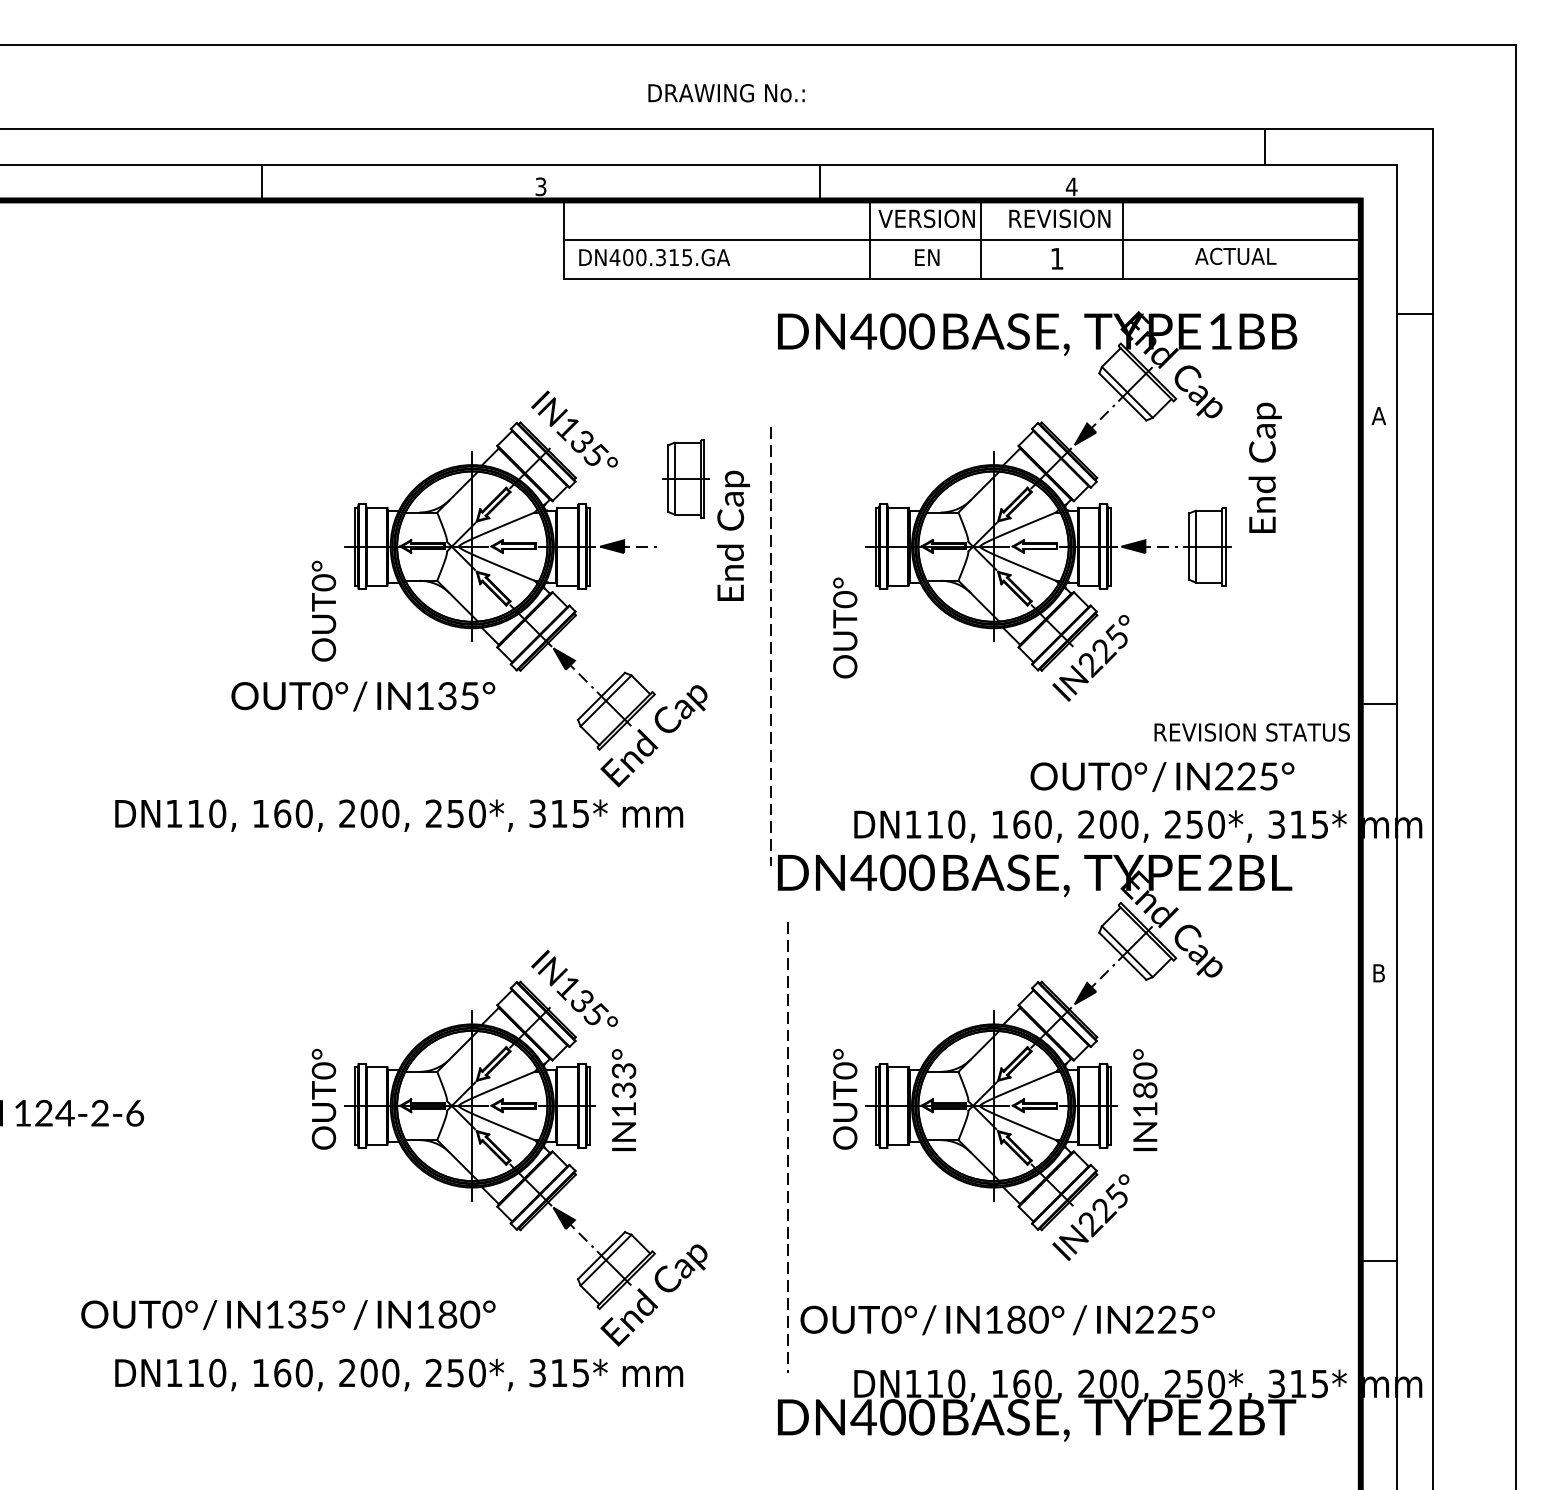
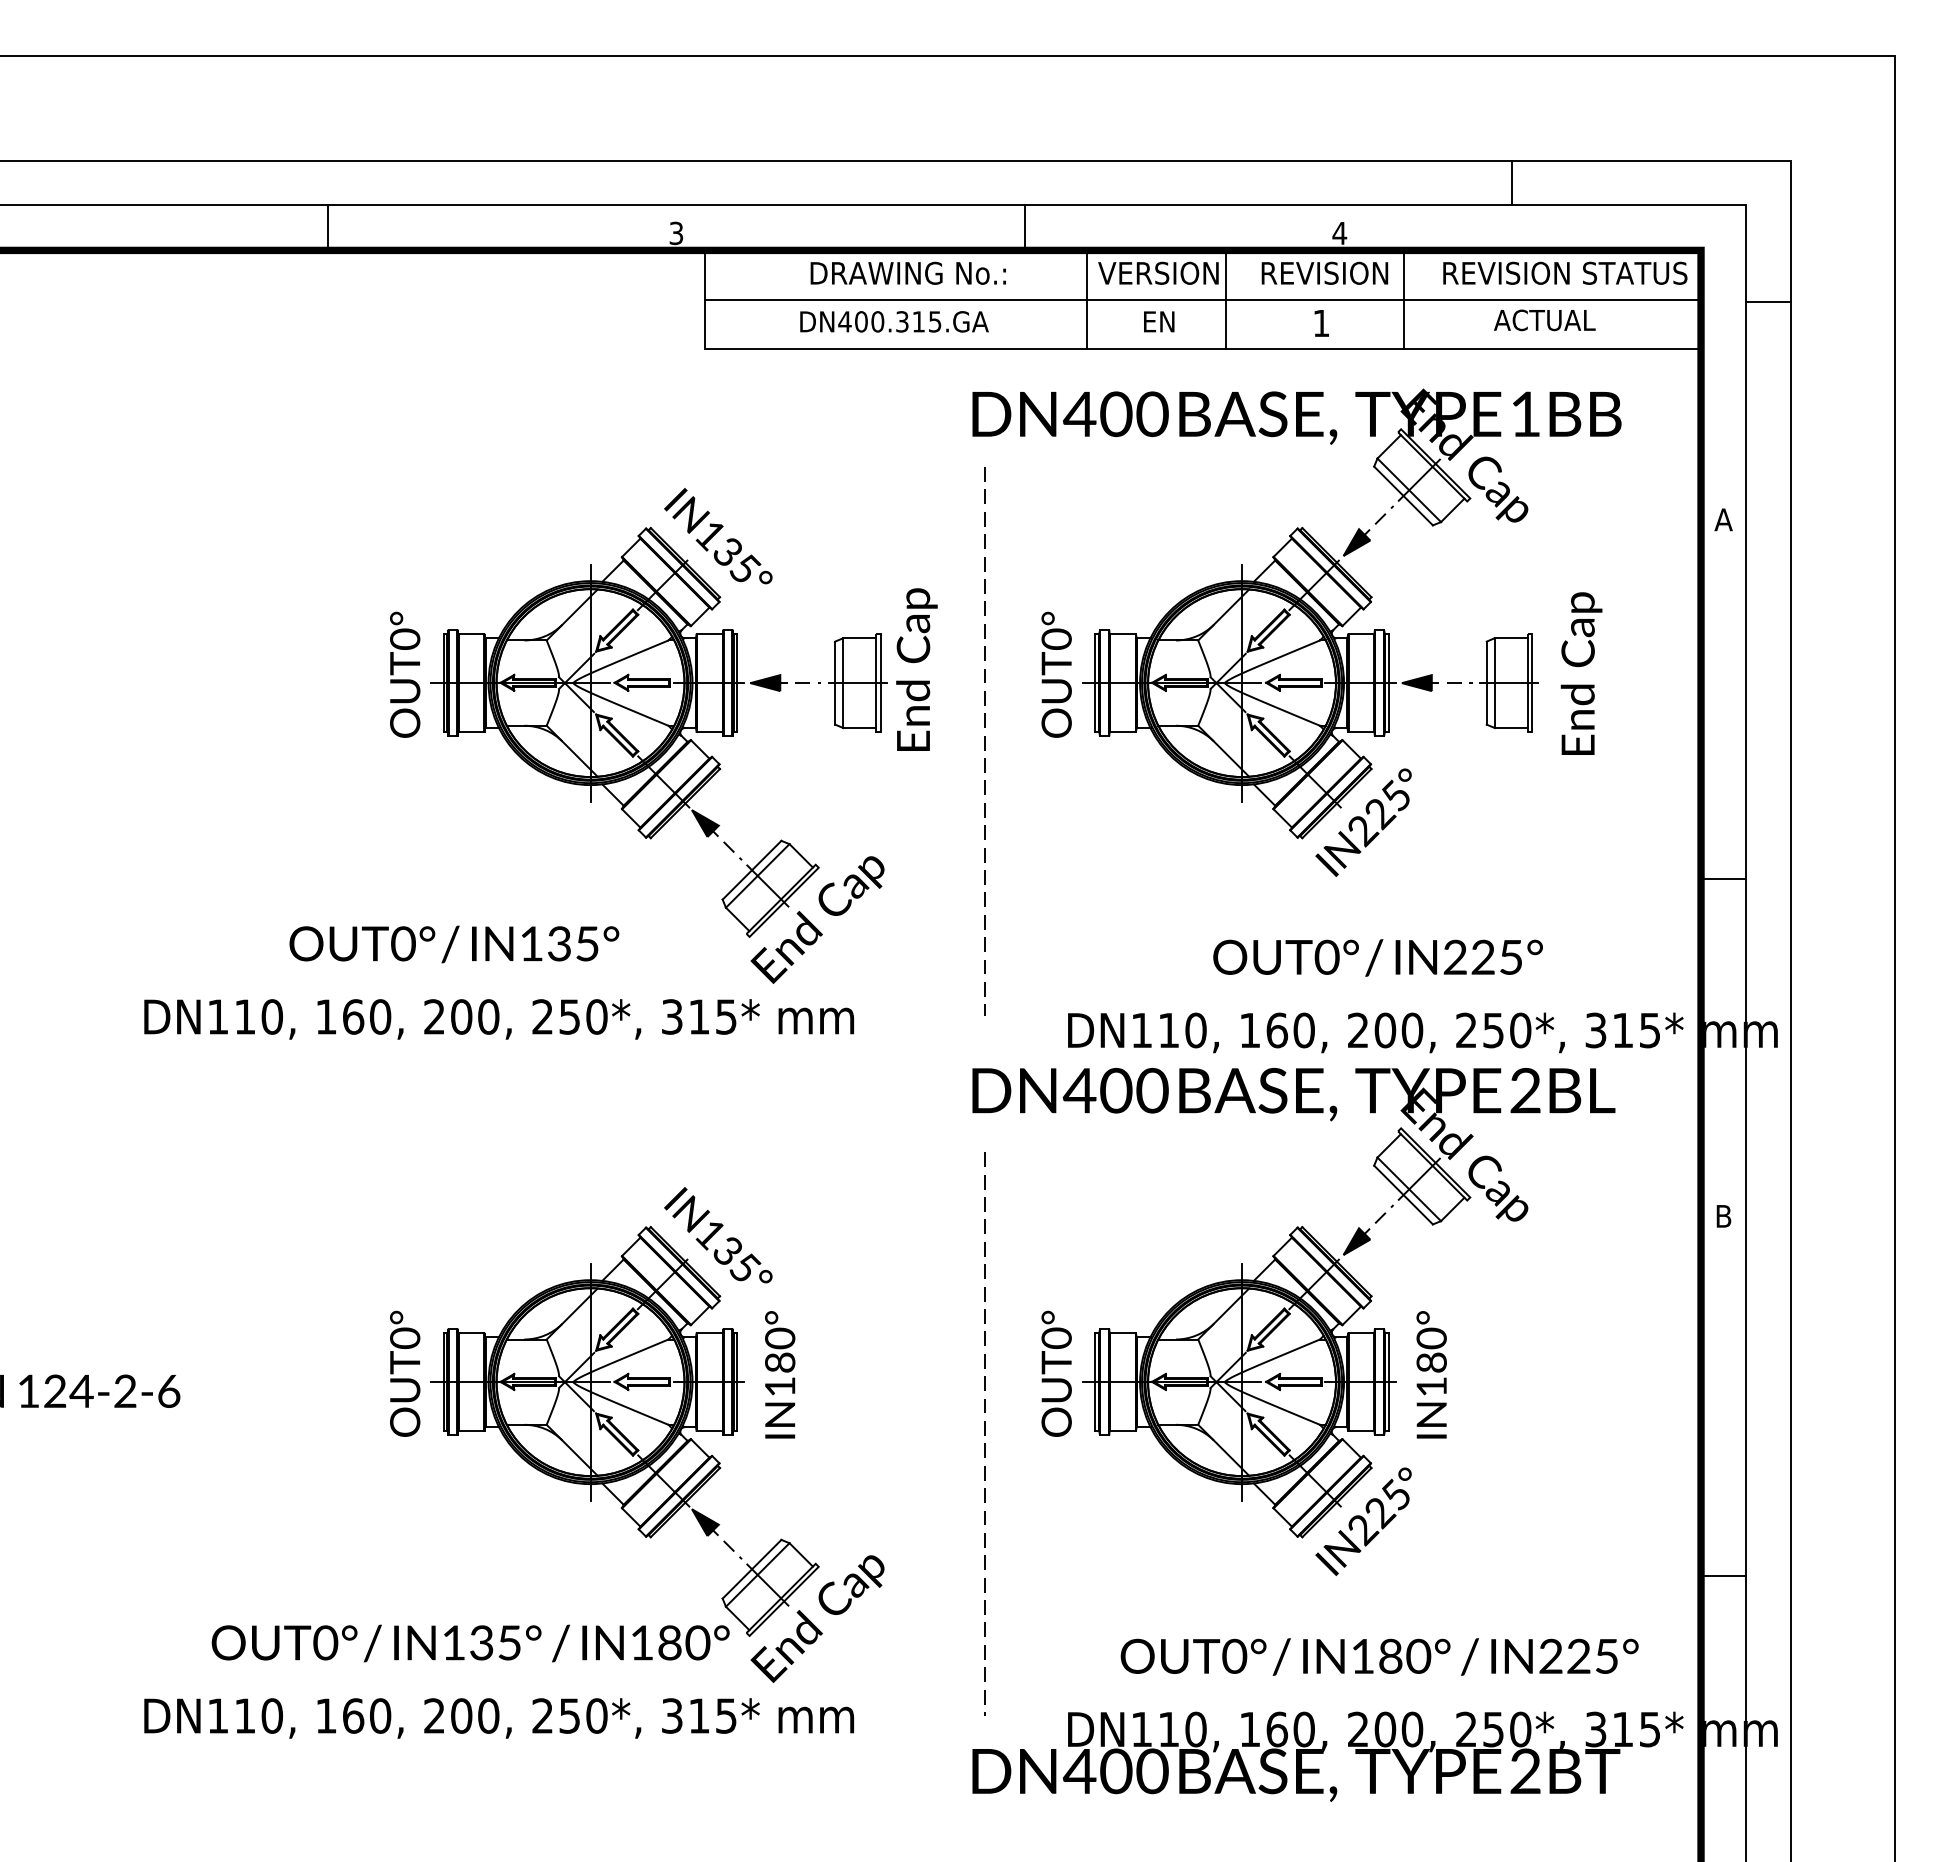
text: (725, 92) -> (907, 272), moved
line: (1265, 146) -> (1512, 182), moved
text: (654, 257) -> (894, 321), moved
line: (1413, 313) -> (1767, 301), moved
text: (1265, 467) -> (1581, 673), moved
part: (685, 478) -> (857, 682), moved
text: (324, 610) -> (405, 674), moved
text: (845, 627) -> (1056, 674), moved
line: (770, 646) -> (984, 741), moved
text: (363, 696) -> (454, 944), moved
text: (1252, 731) -> (1565, 272), moved
text: (1161, 776) -> (1377, 957), moved
text: (624, 1079) -> (780, 1349), IN133° -> IN180°
text: (288, 1315) -> (470, 1643), moved
text: (1007, 1319) -> (1379, 1656), moved

